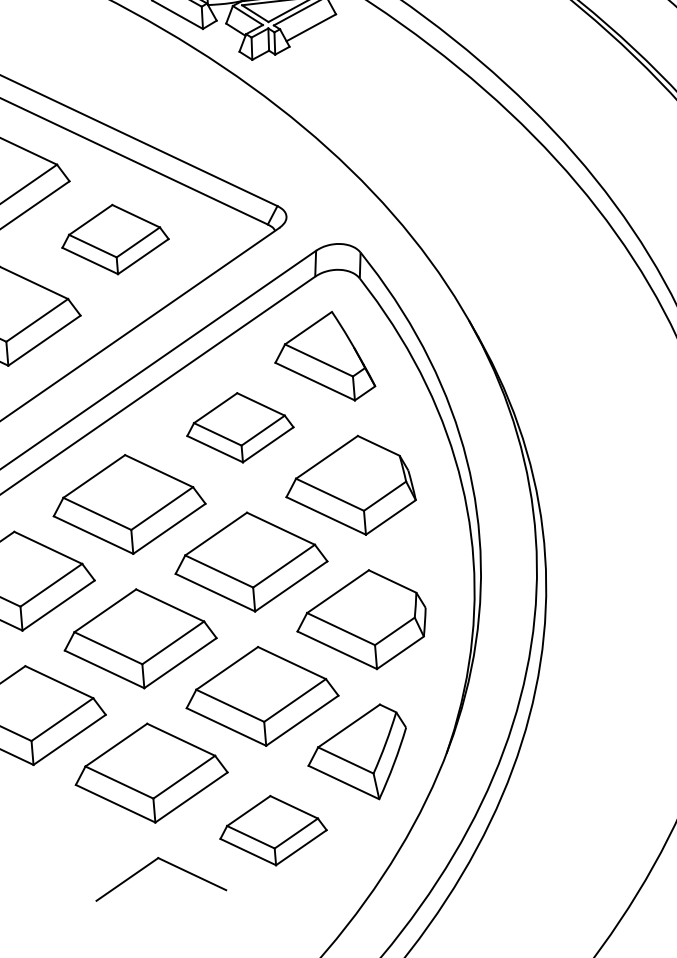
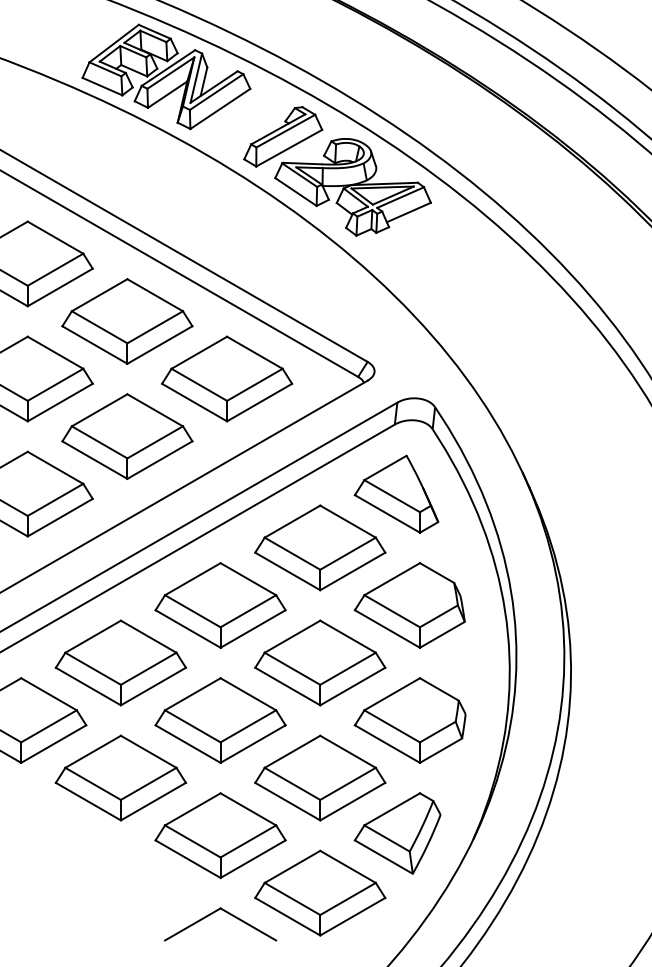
part: (115, 238) -> (227, 378), size x1.43
part: (240, 427) -> (320, 547), size x1.43
part: (273, 829) -> (320, 892), size x1.43

